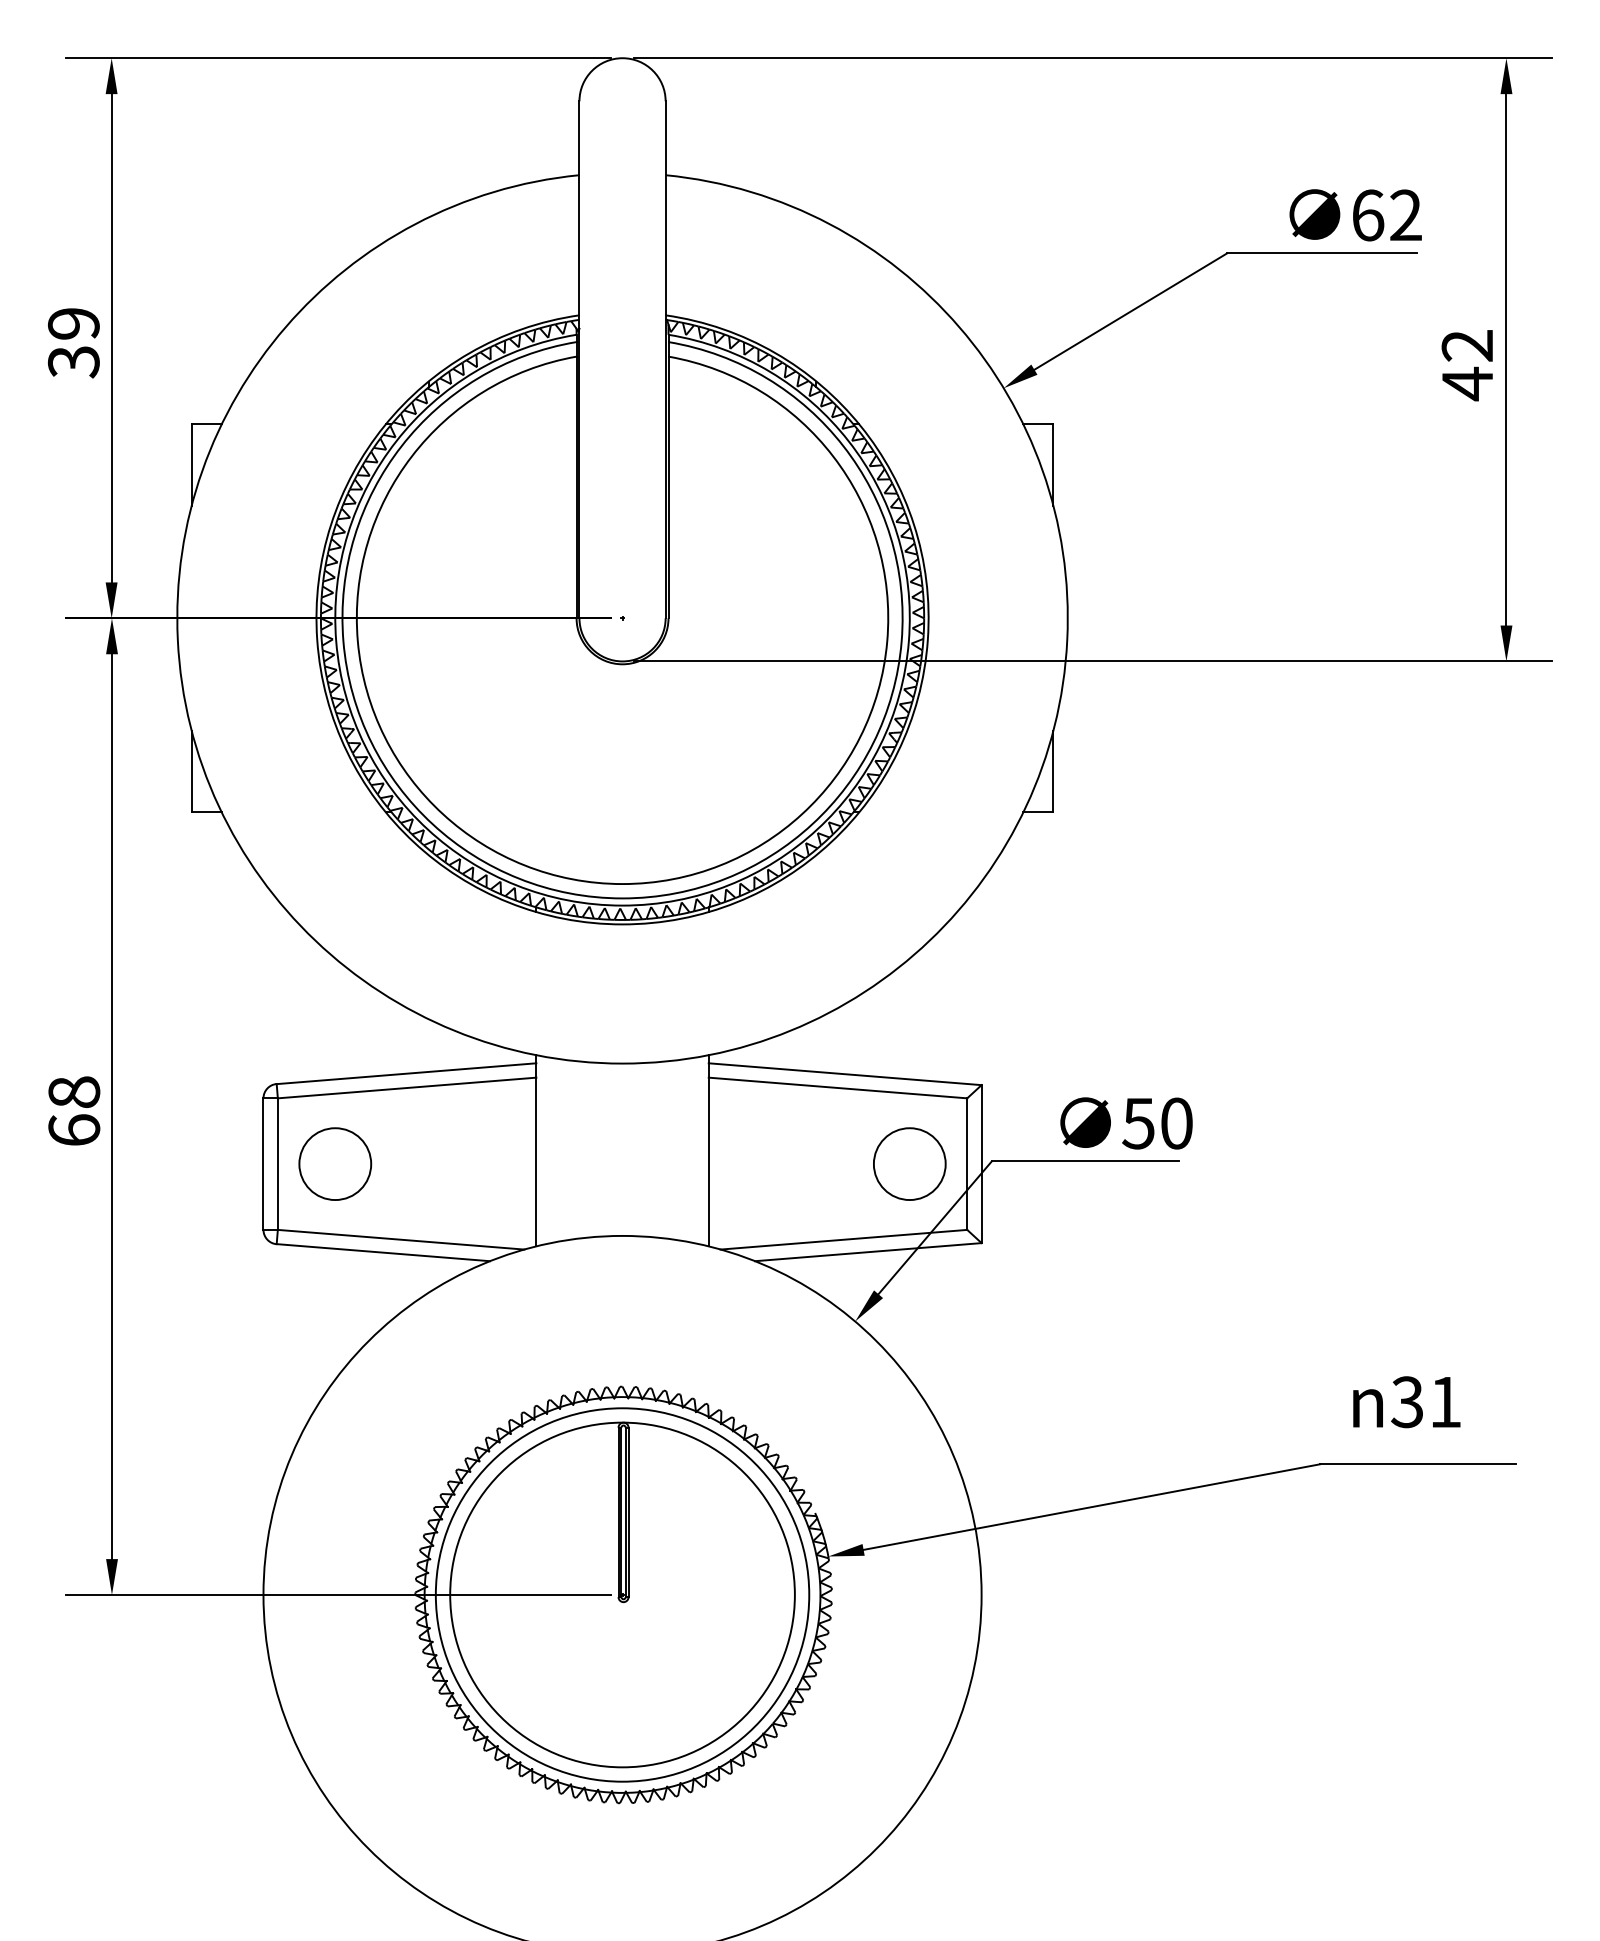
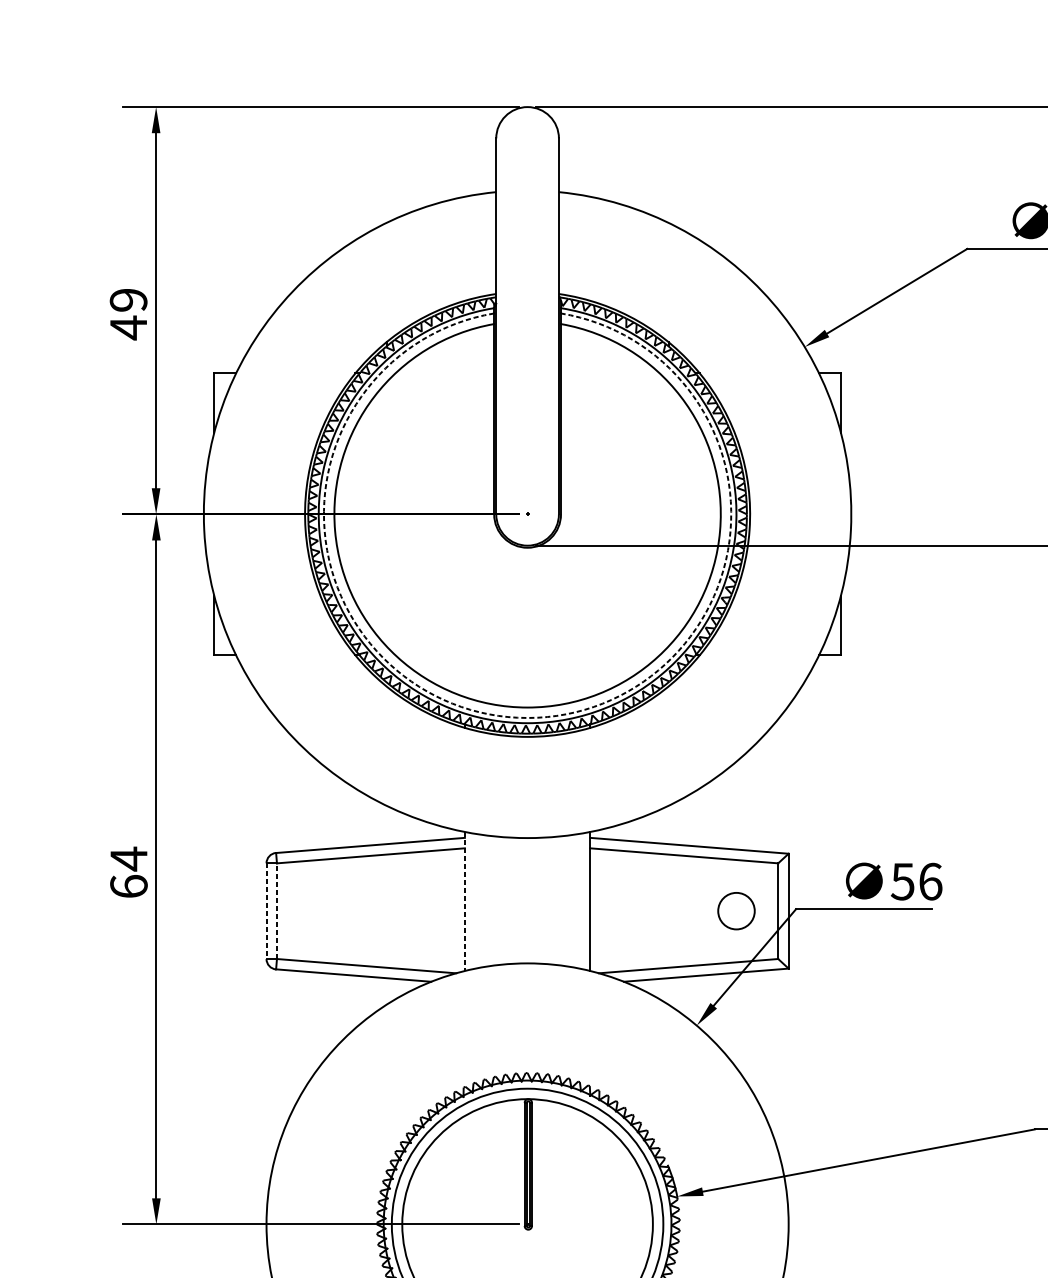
text: (73, 361) -> (128, 327), 39 -> 49
arc: (622, 898) -> (527, 718), solid -> dashed
text: (74, 1092) -> (129, 859), 68 -> 64
text: (1177, 1123) -> (931, 881), 50 -> 56
line: (536, 1150) -> (465, 901), solid -> dashed
circle: (335, 1163) -> (318, 910), removed
circle: (909, 1163) -> (736, 910), size x0.7
line: (263, 1164) -> (266, 911), solid -> dashed
line: (277, 1164) -> (276, 911), solid -> dashed

